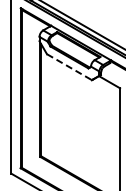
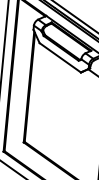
line: (69, 67) -> (60, 58), dashed -> solid

